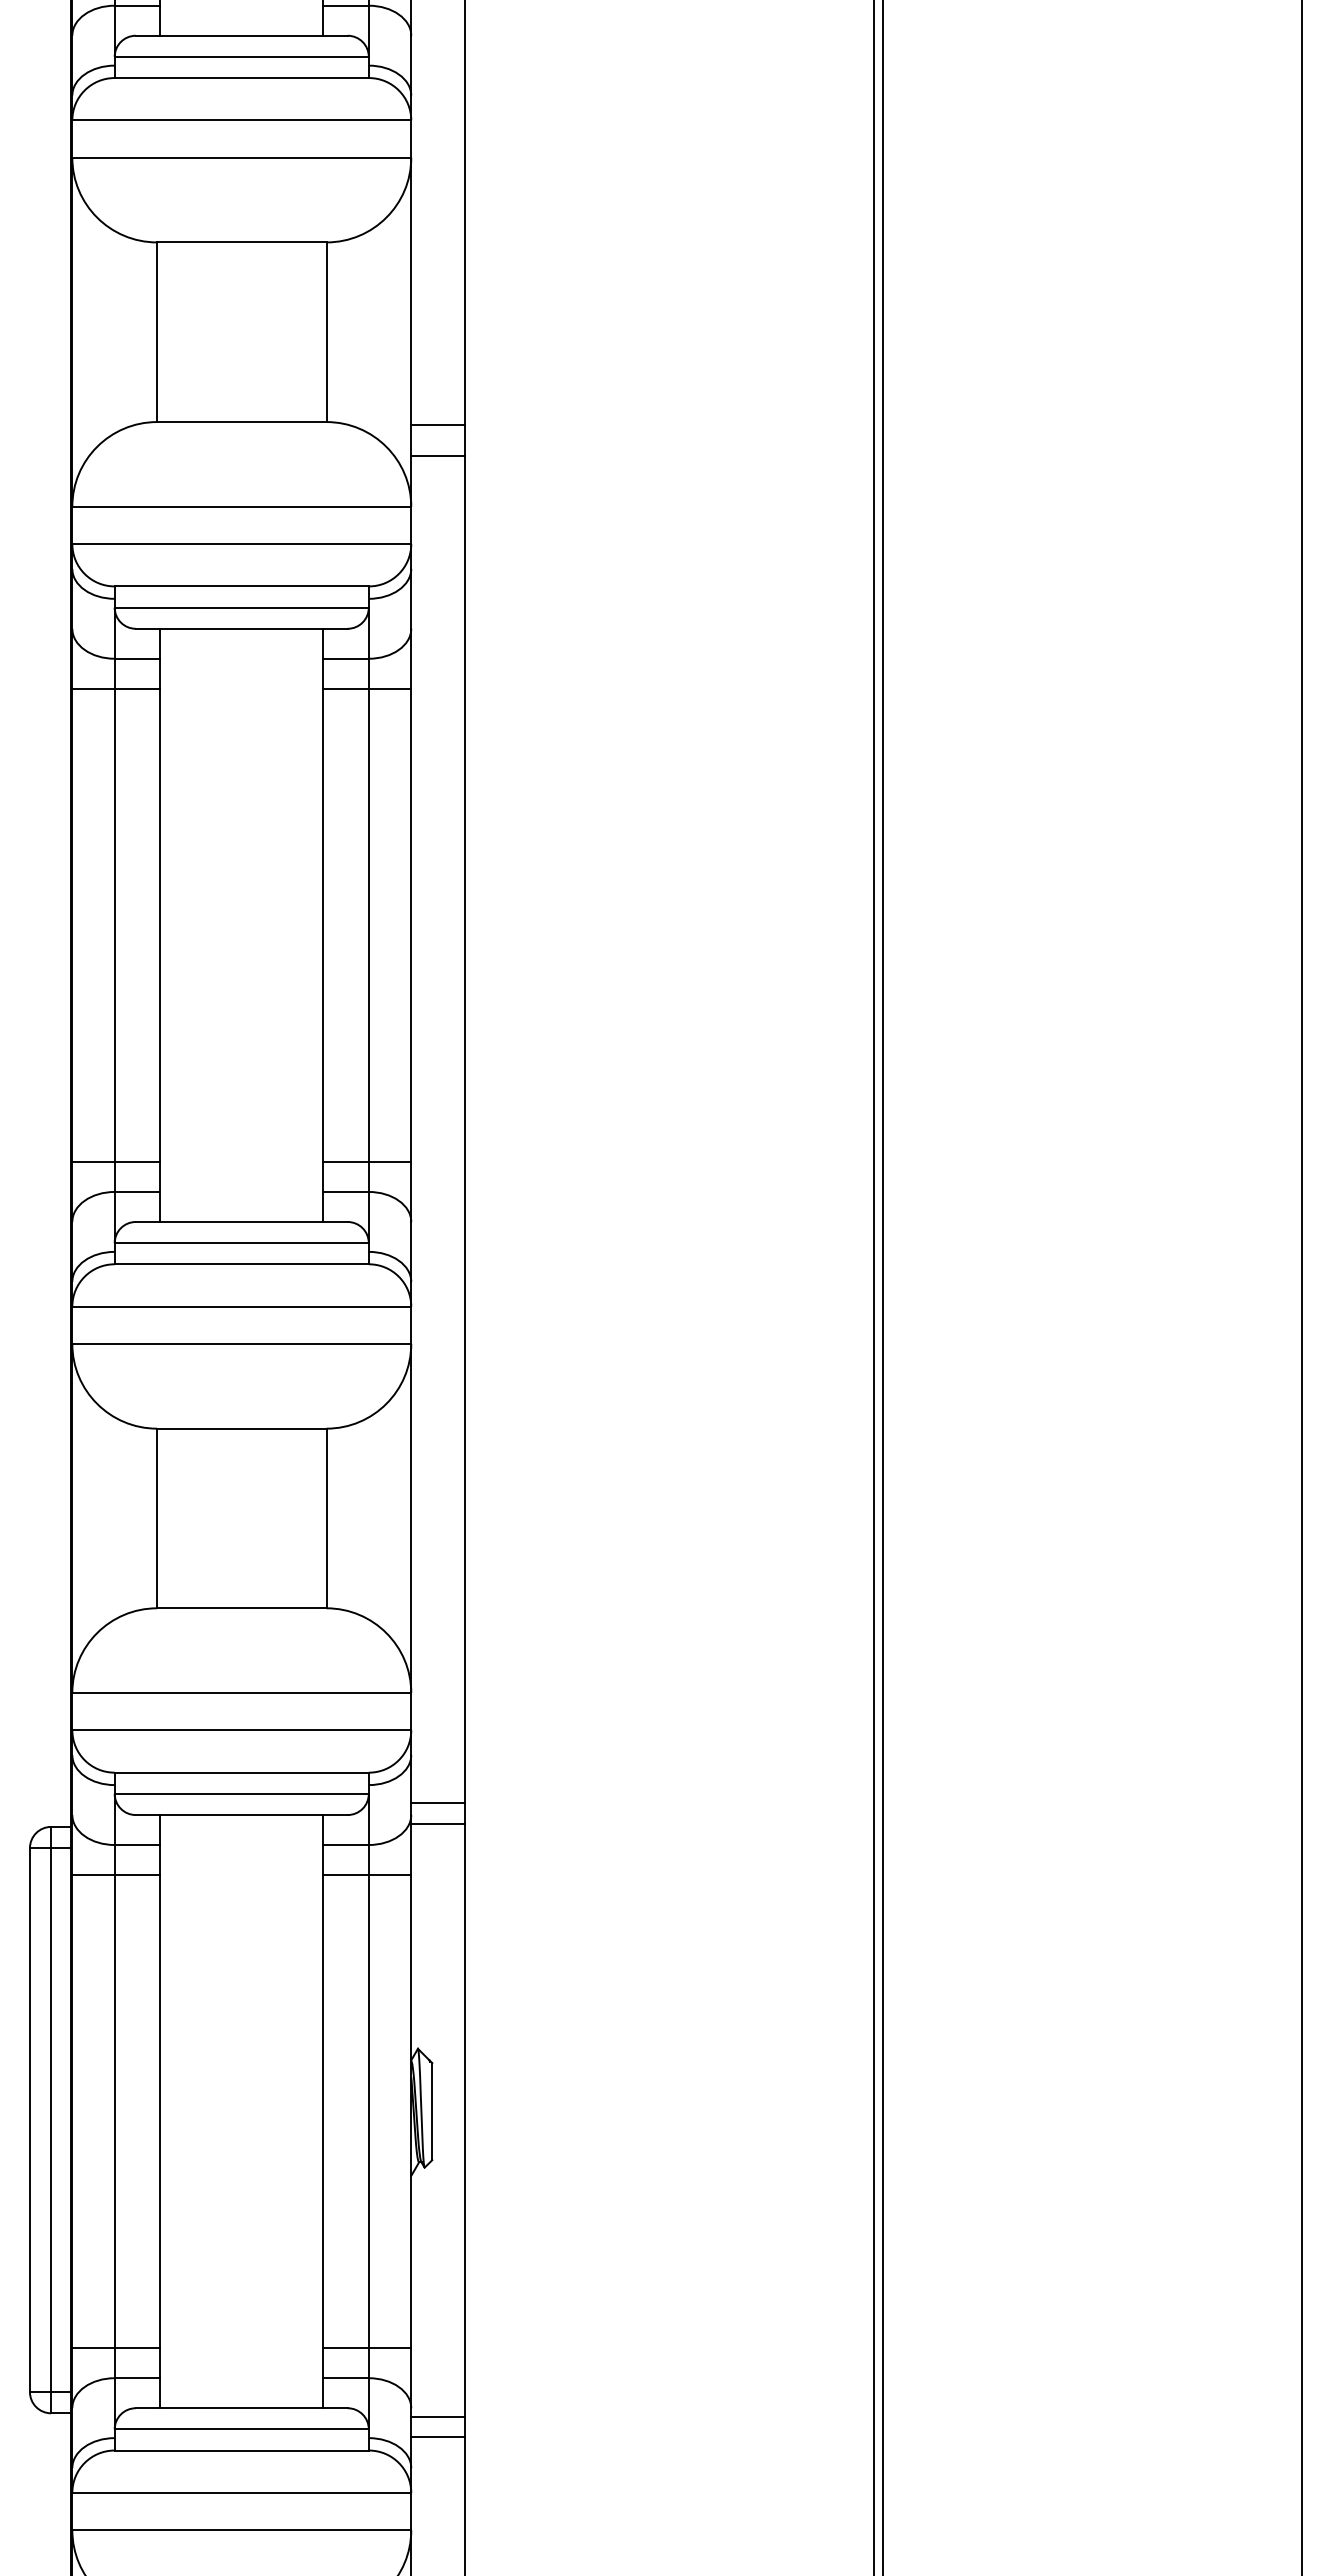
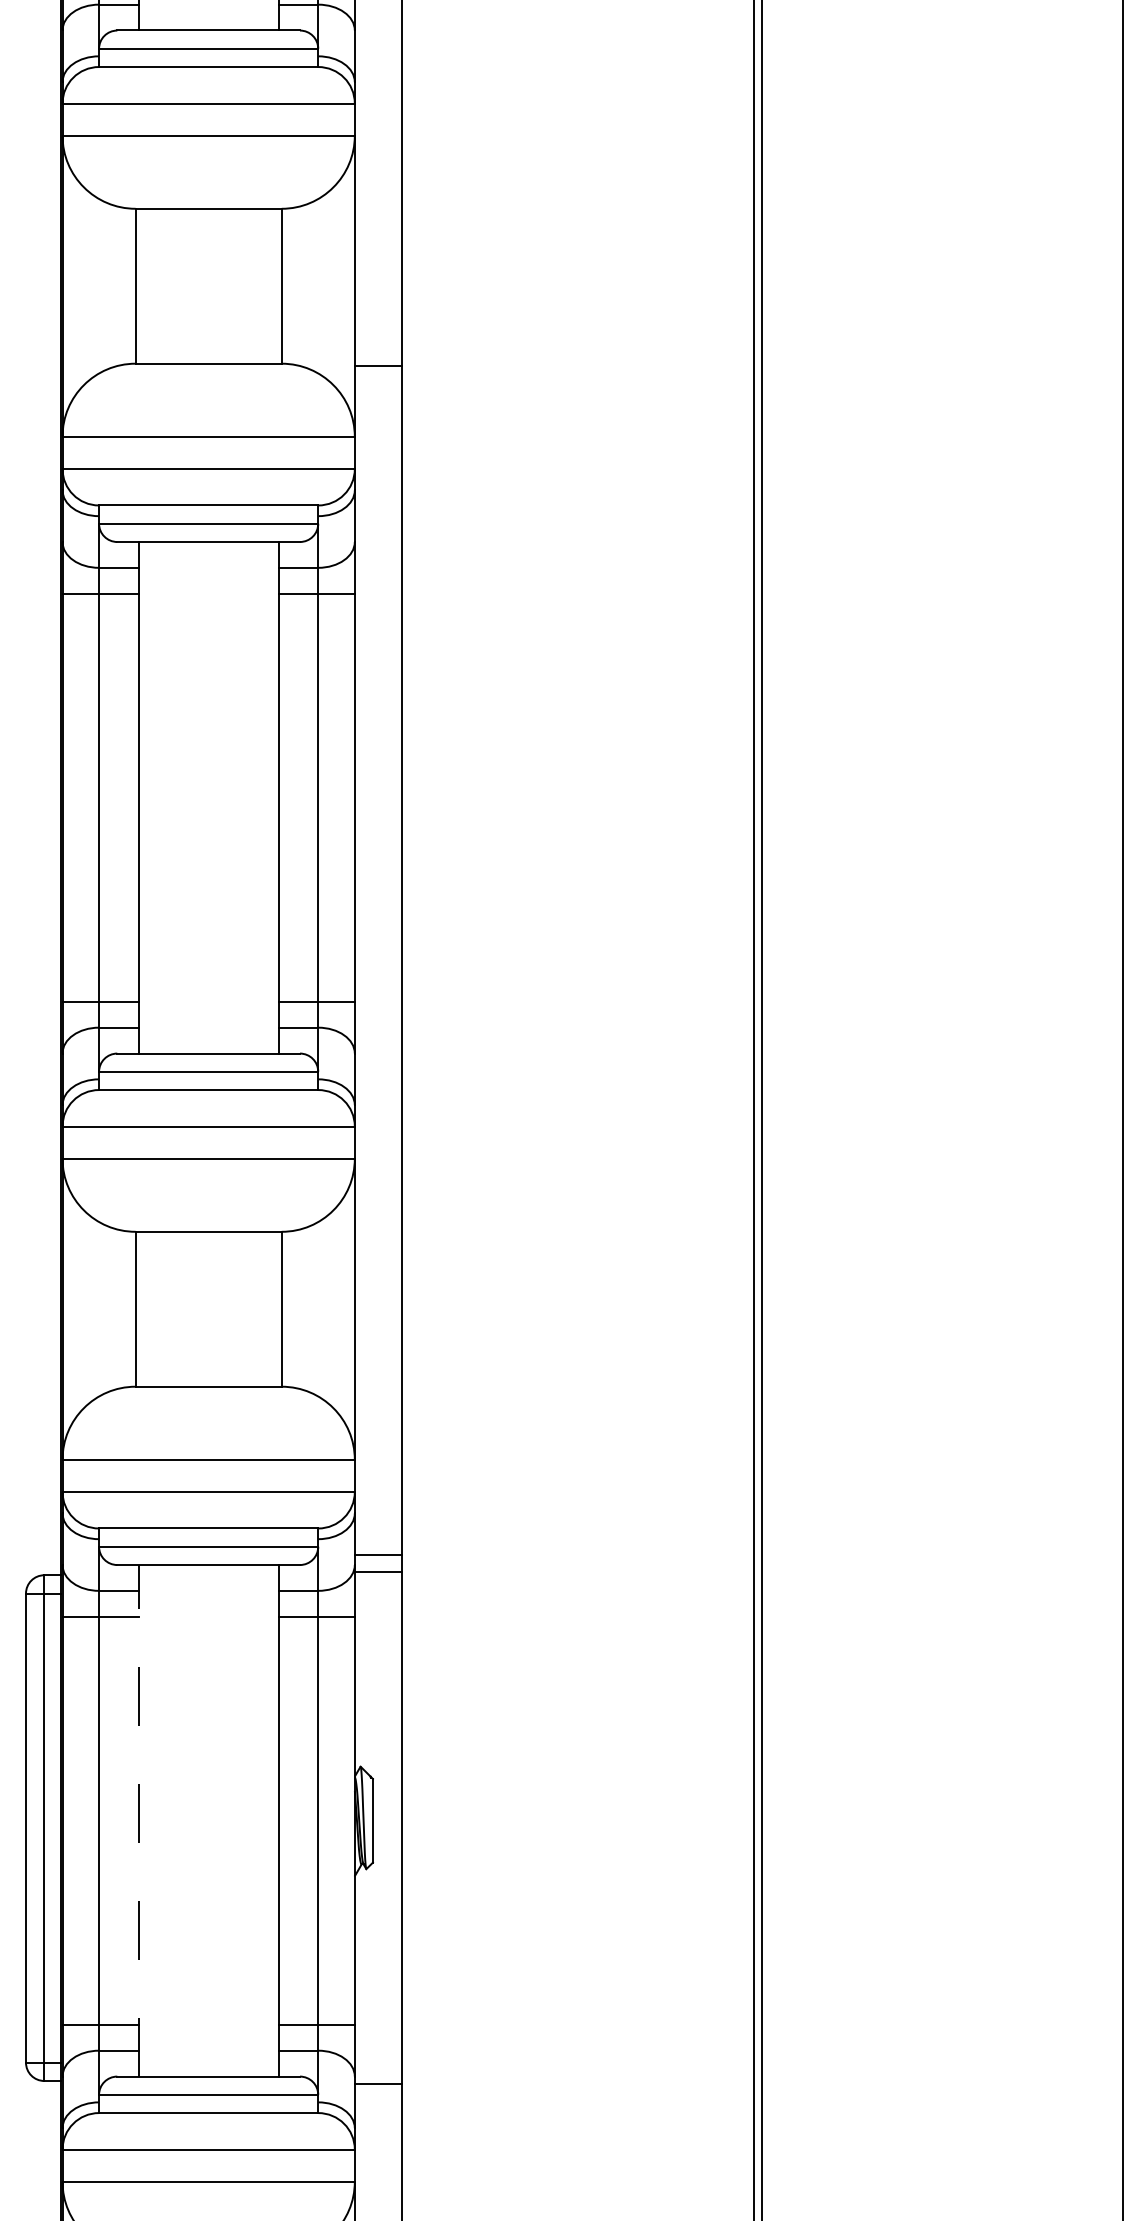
line: (438, 455) -> (378, 392), removed
line: (160, 2111) -> (138, 1820), solid -> dashed
line: (438, 2436) -> (378, 2100), removed

